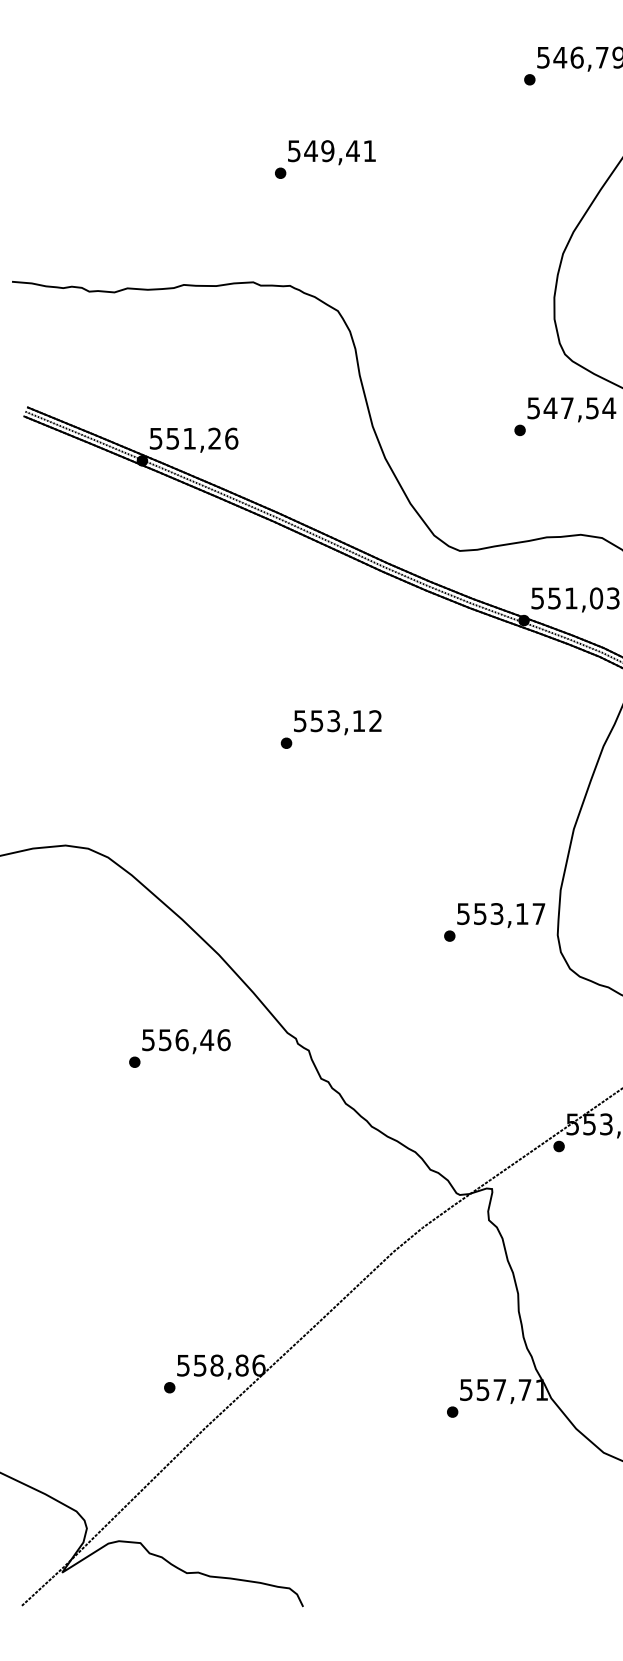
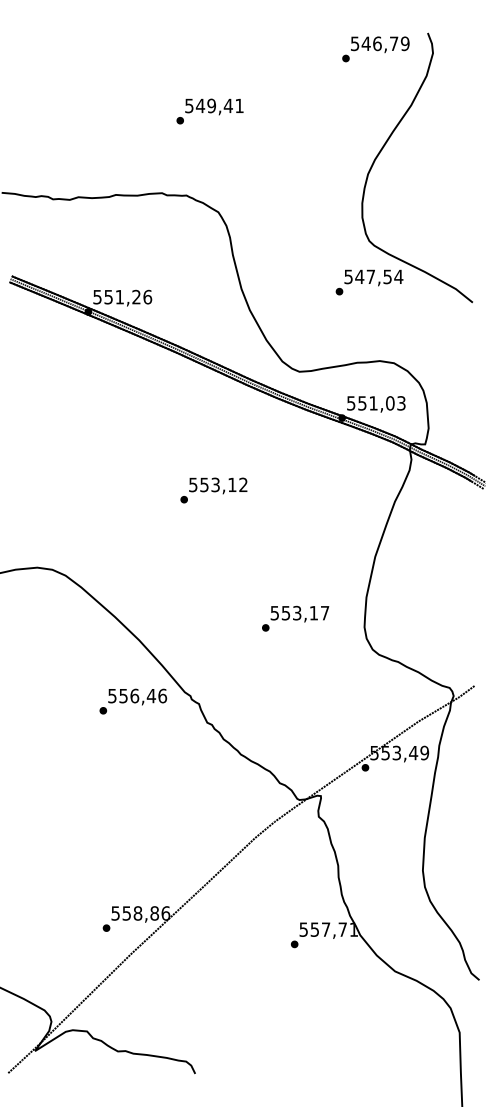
text: (494, 921) -> (295, 618), moved
text: (180, 1048) -> (133, 701), moved

